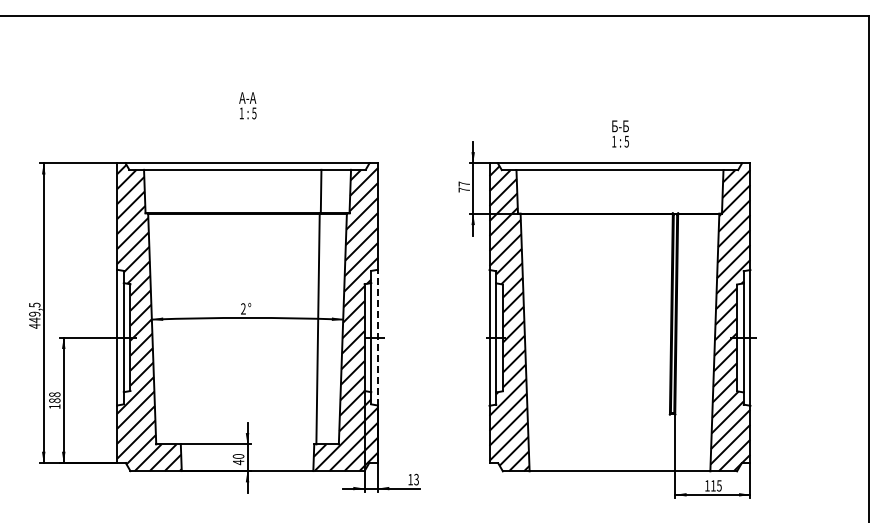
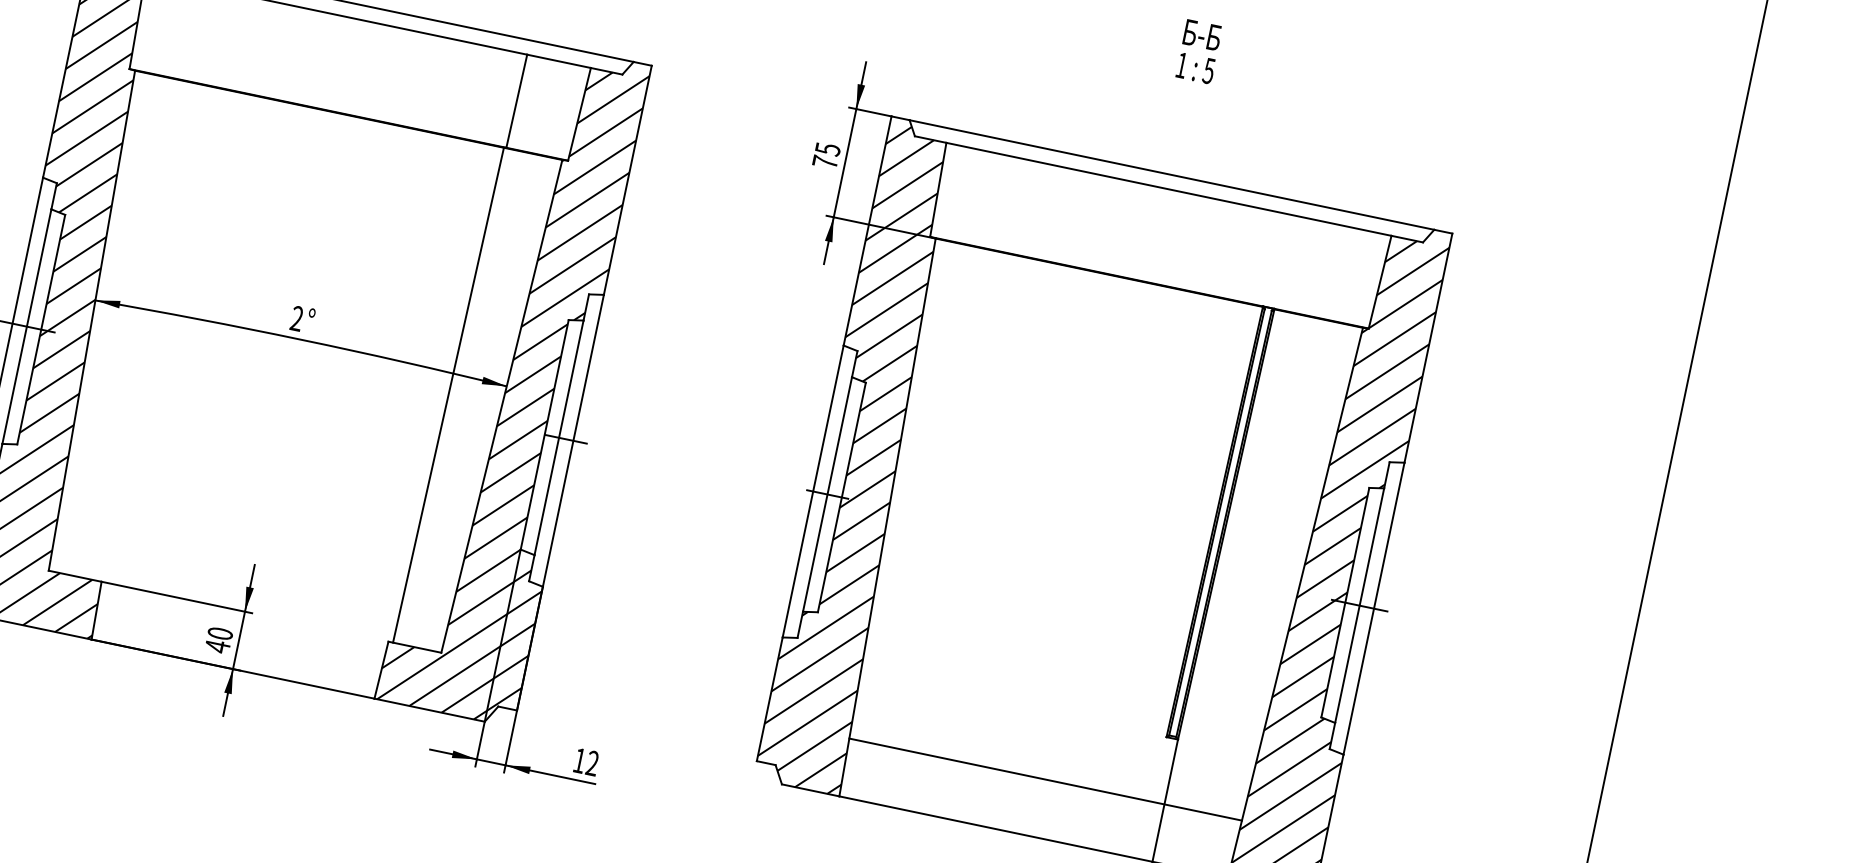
text: (620, 133) -> (1199, 50), moved
text: (464, 183) -> (828, 148), 77 -> 75
line: (377, 337) -> (572, 440), dashed -> solid
line: (619, 444) -> (1044, 779), added
text: (416, 480) -> (592, 765), 13 -> 12

